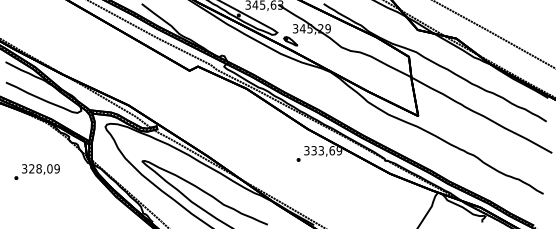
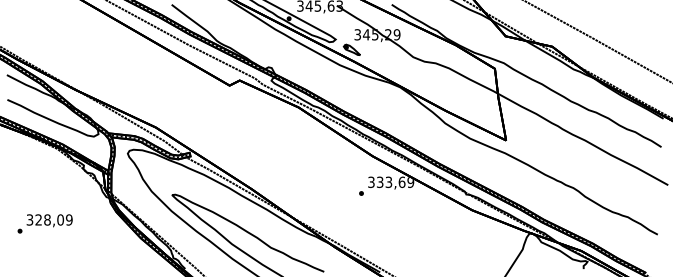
text: (36, 171) -> (44, 223), moved

